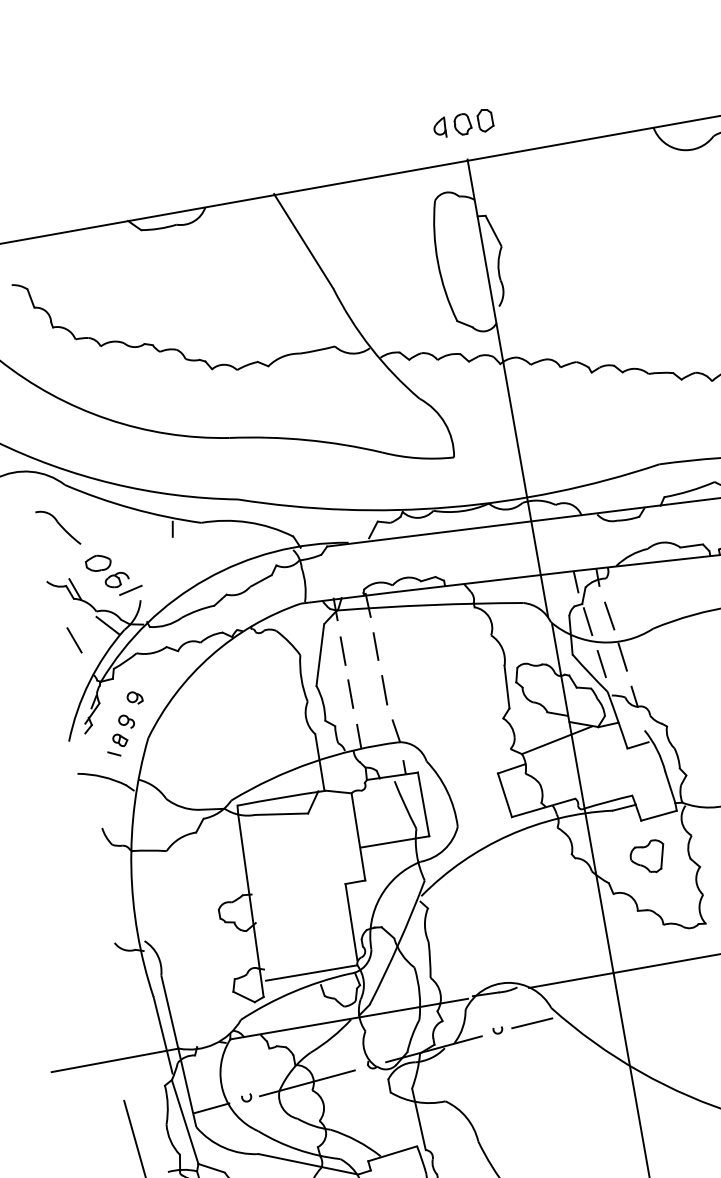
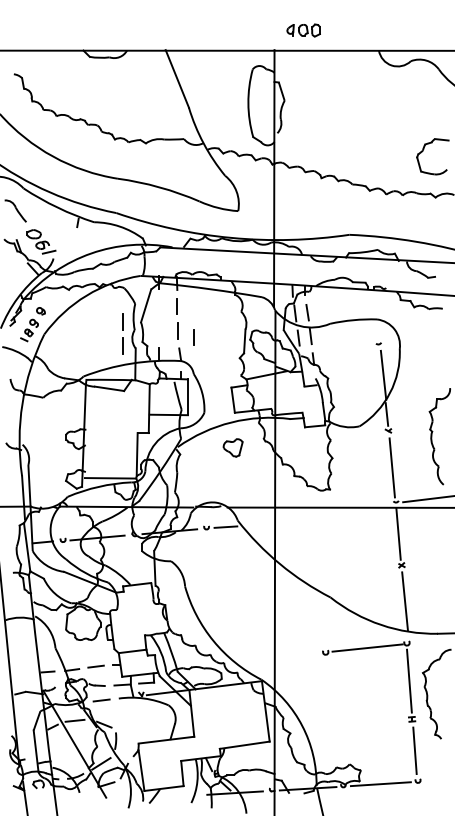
part: (463, 124) -> (303, 30), moved
line: (74, 639) -> (13, 273), removed
line: (345, 666) -> (122, 330), moved
line: (414, 696) -> (193, 337), added
part: (646, 856) -> (232, 447), moved

